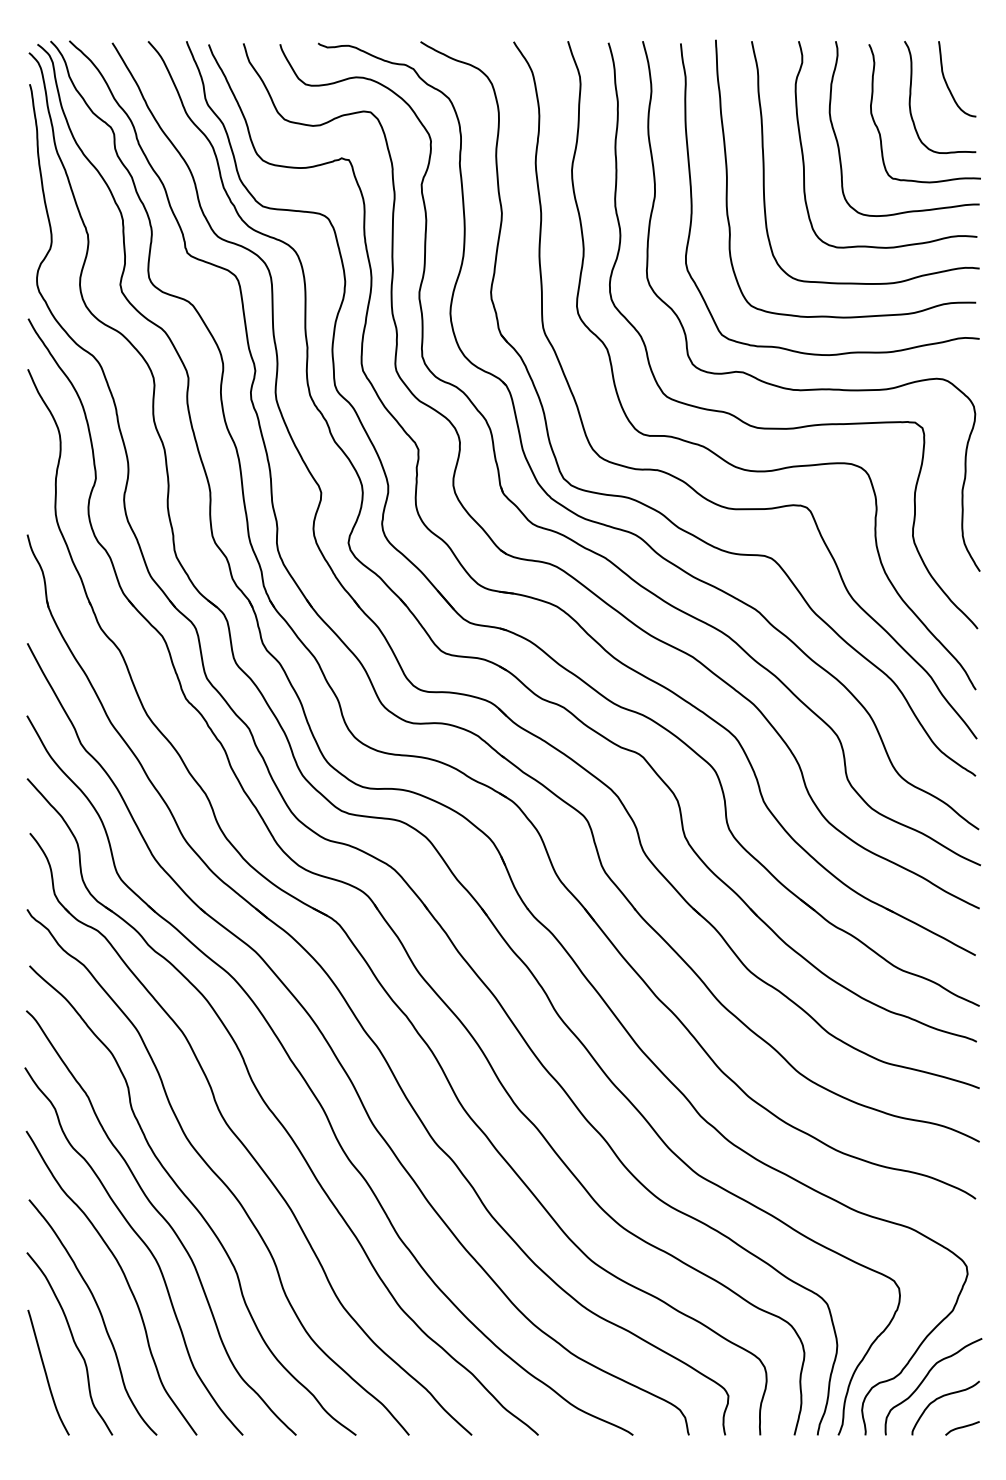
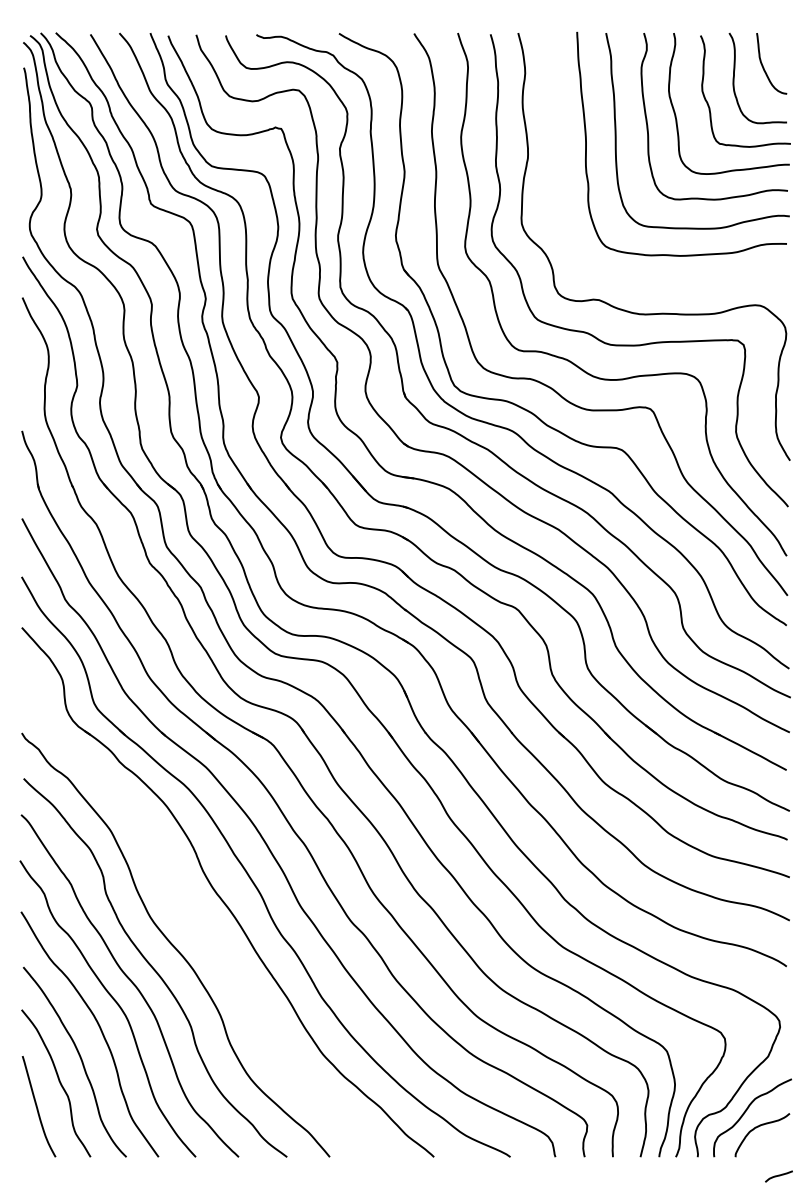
curve: (692, 199) -> (558, 160), removed
part: (242, 1141) -> (195, 920), removed
curve: (961, 1428) -> (778, 1176), moved

